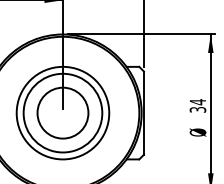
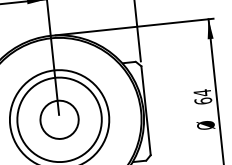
text: (197, 109) -> (202, 100), 34 -> 64
circle: (62, 112) -> (59, 119), size x0.7

